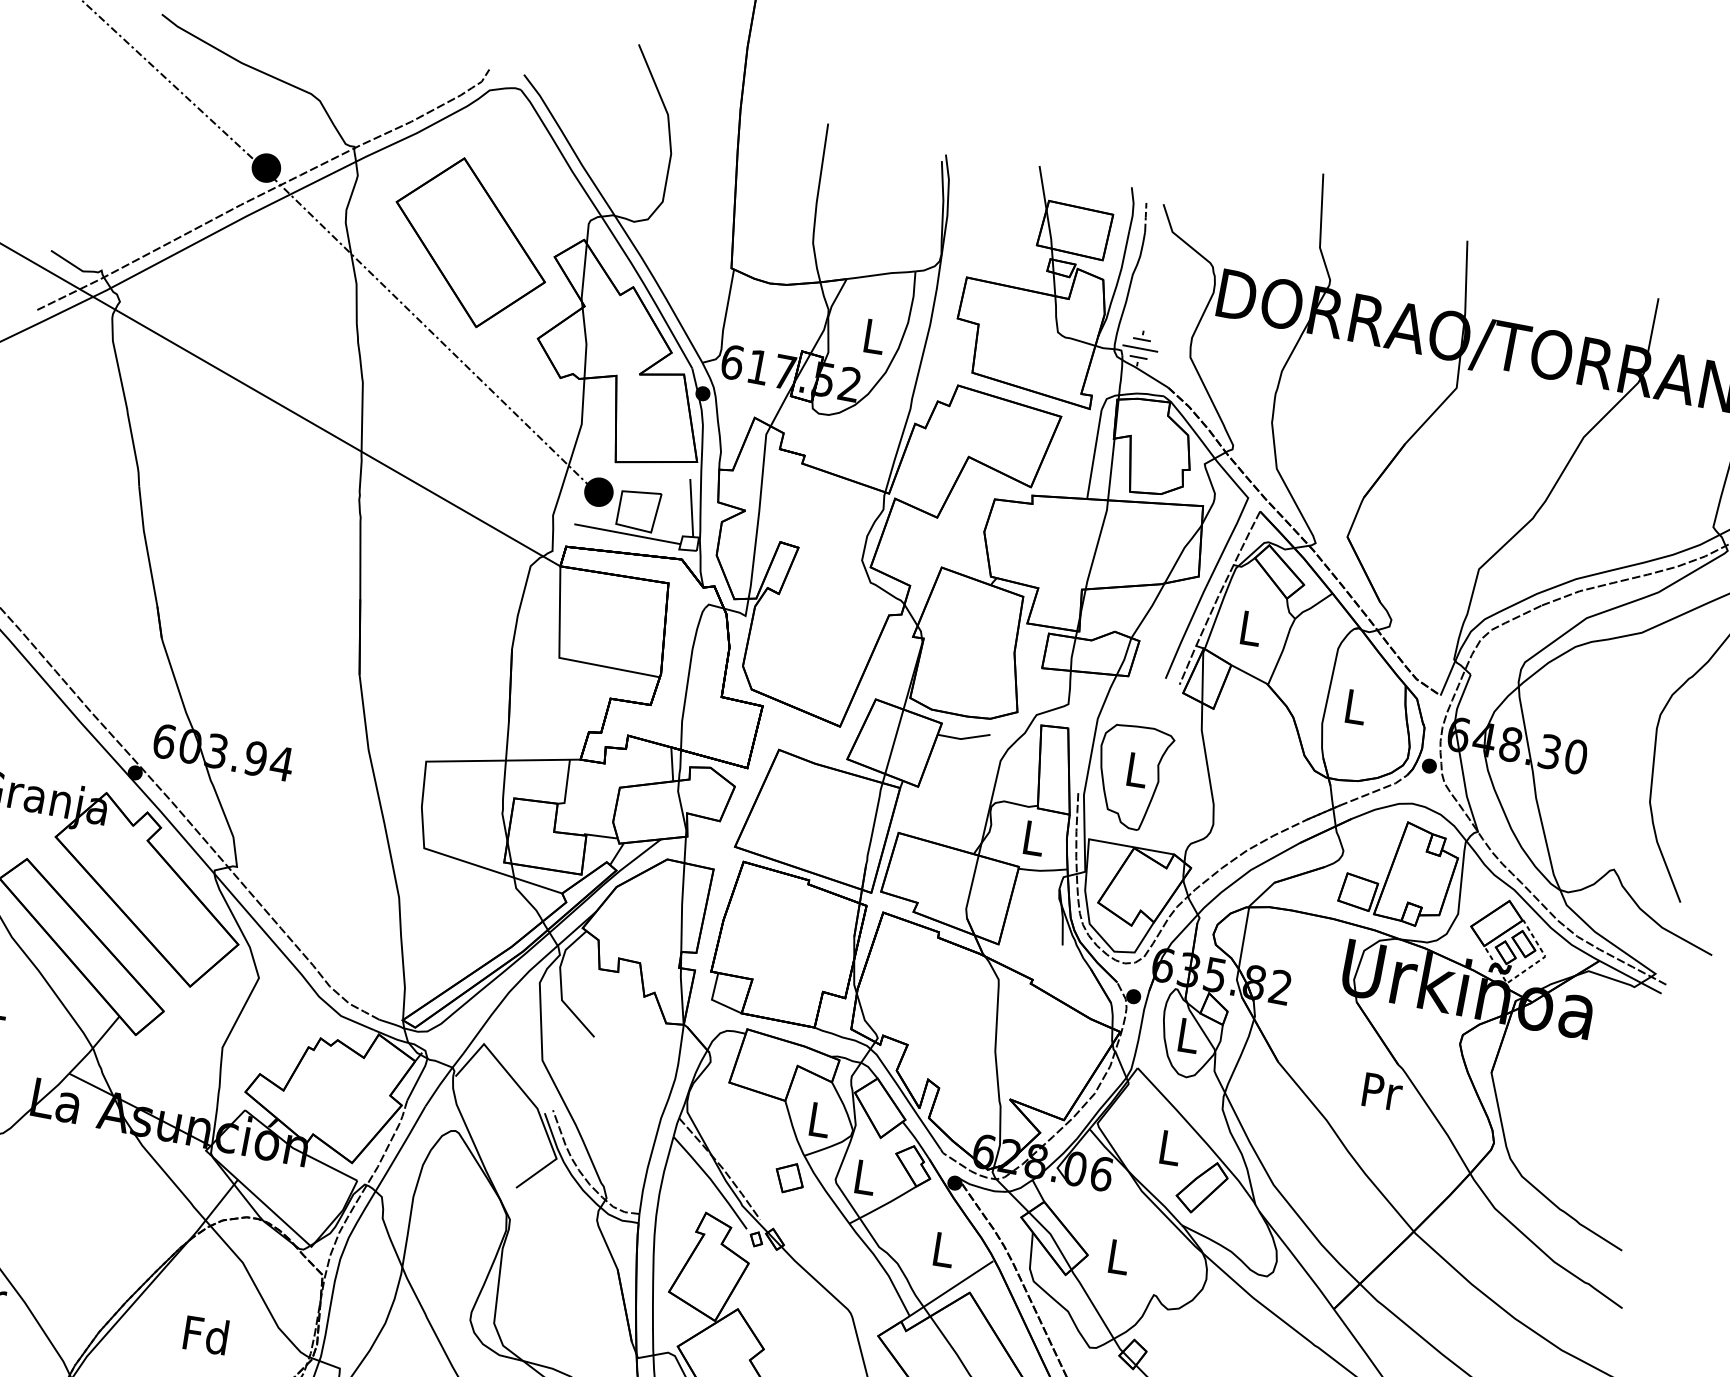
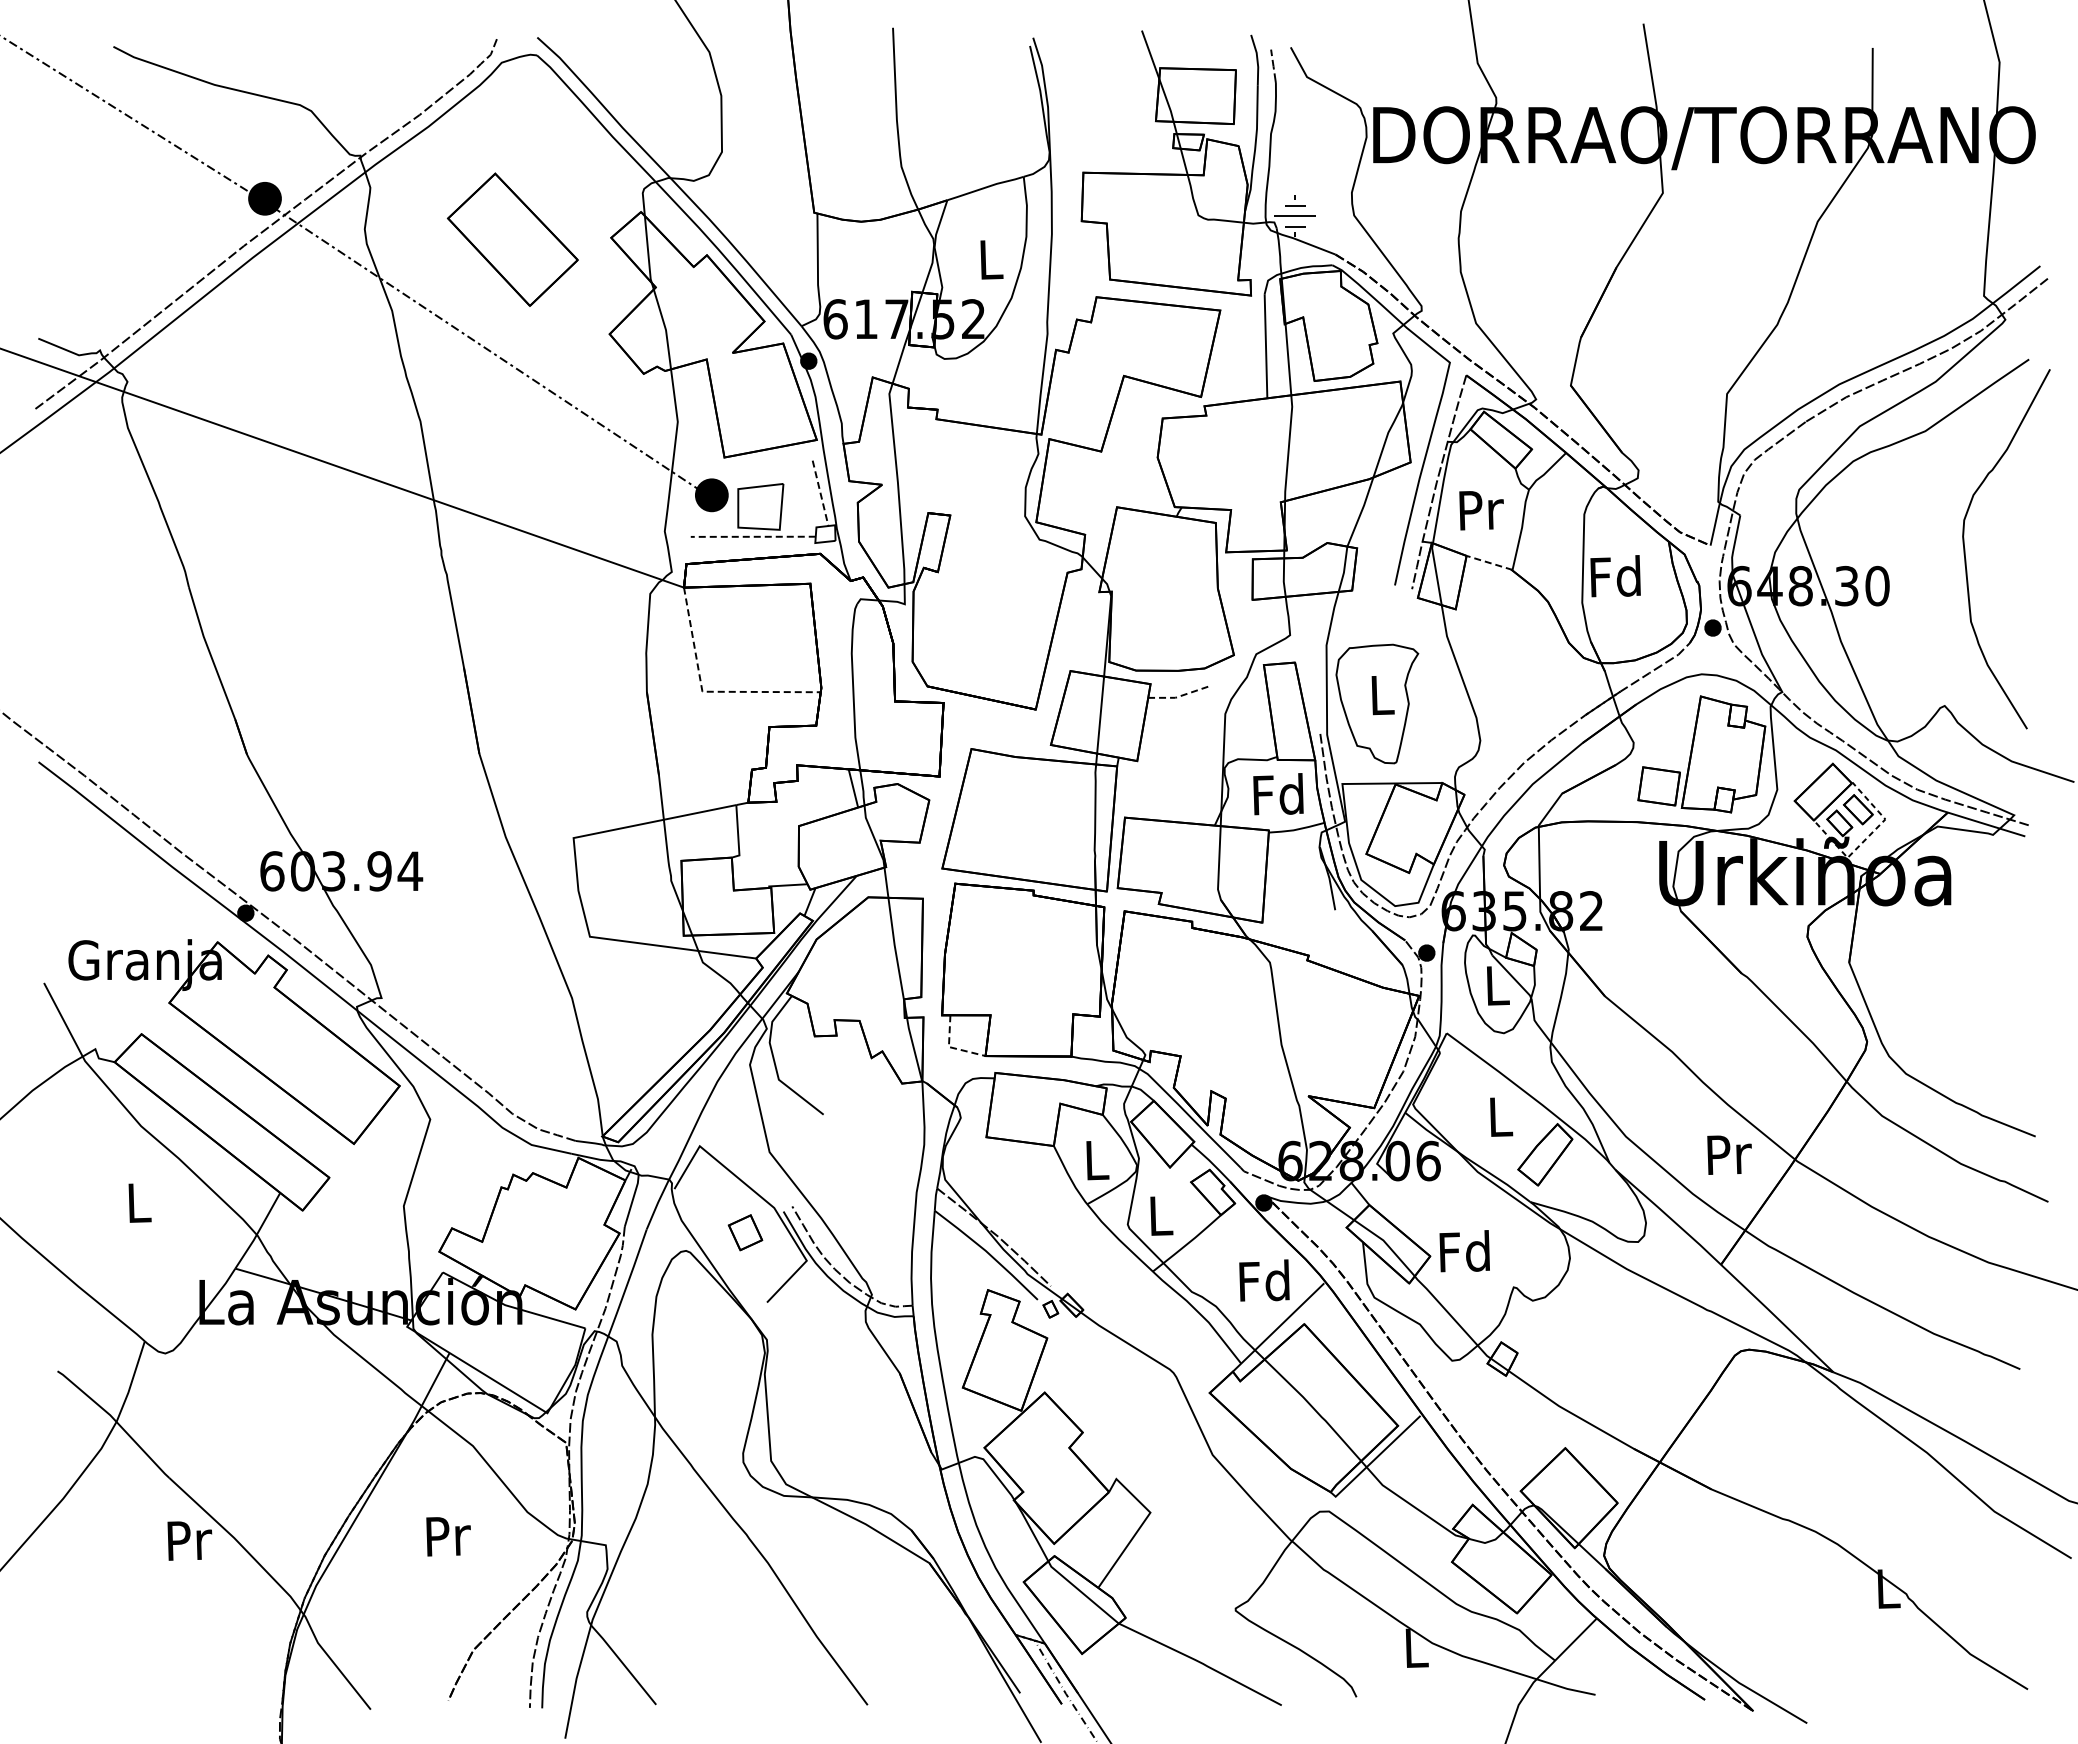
part: (470, 242) -> (512, 239), size x0.7
line: (691, 508) -> (820, 493), solid -> dashed
line: (626, 533) -> (752, 536), solid -> dashed
text: (1251, 628) -> (1481, 510), L -> Pr
line: (564, 658) -> (708, 691), solid -> dashed
line: (1249, 674) -> (1489, 562), solid -> dashed
text: (1354, 706) -> (1615, 576), L -> Fd
line: (963, 738) -> (1178, 696), solid -> dashed
text: (1032, 837) -> (1278, 794), L -> Fd
line: (714, 1000) -> (951, 1047), solid -> dashed
text: (1382, 1091) -> (1729, 1154), moved
part: (789, 1177) -> (745, 1232), moved
text: (942, 1249) -> (1264, 1280), L -> Fd
text: (1117, 1256) -> (1464, 1251), L -> Fd
text: (205, 1334) -> (446, 1535), Fd -> Pr

